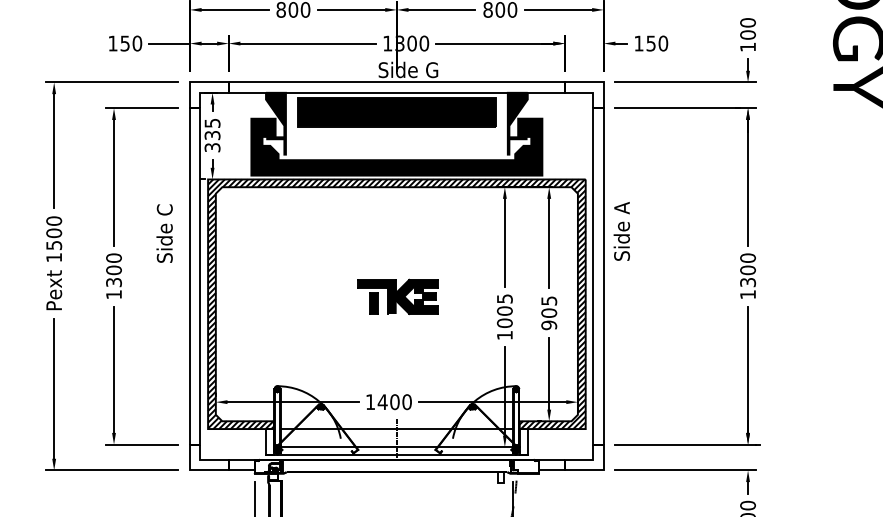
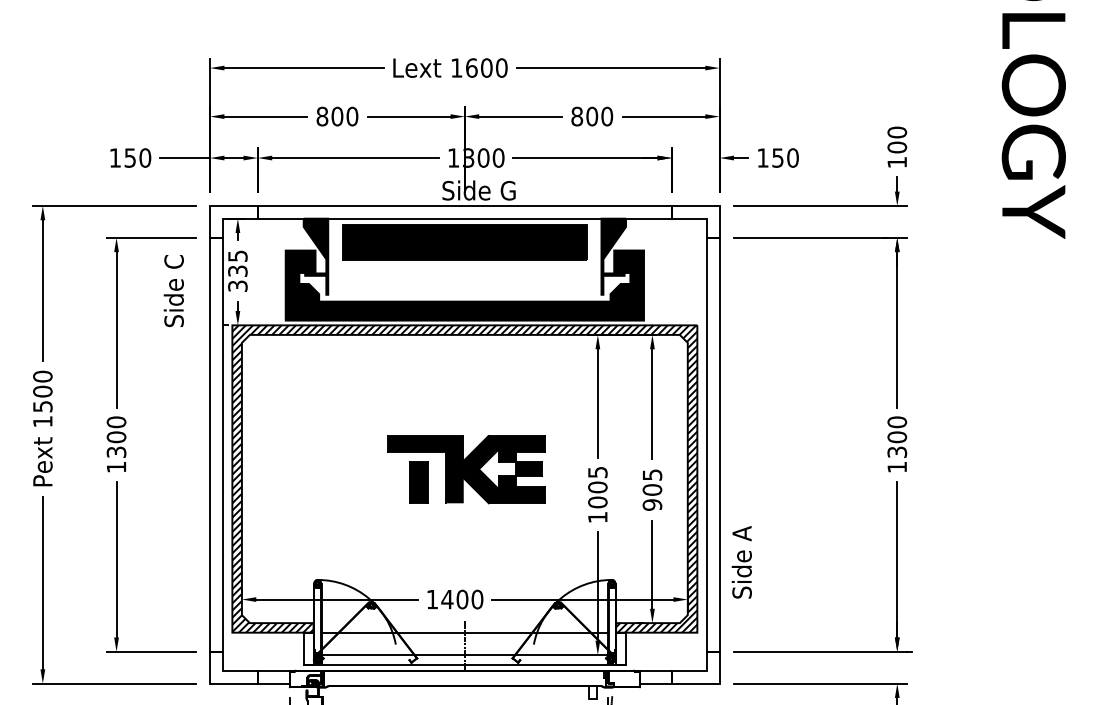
text: (621, 231) -> (741, 562), moved
text: (164, 233) -> (173, 290), moved
part: (397, 297) -> (465, 470), size x1.6

